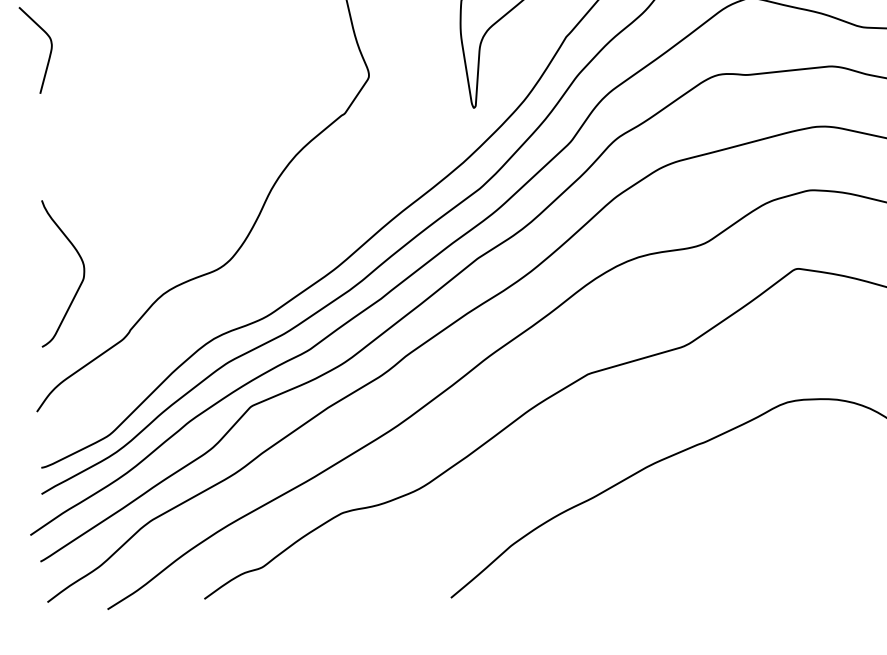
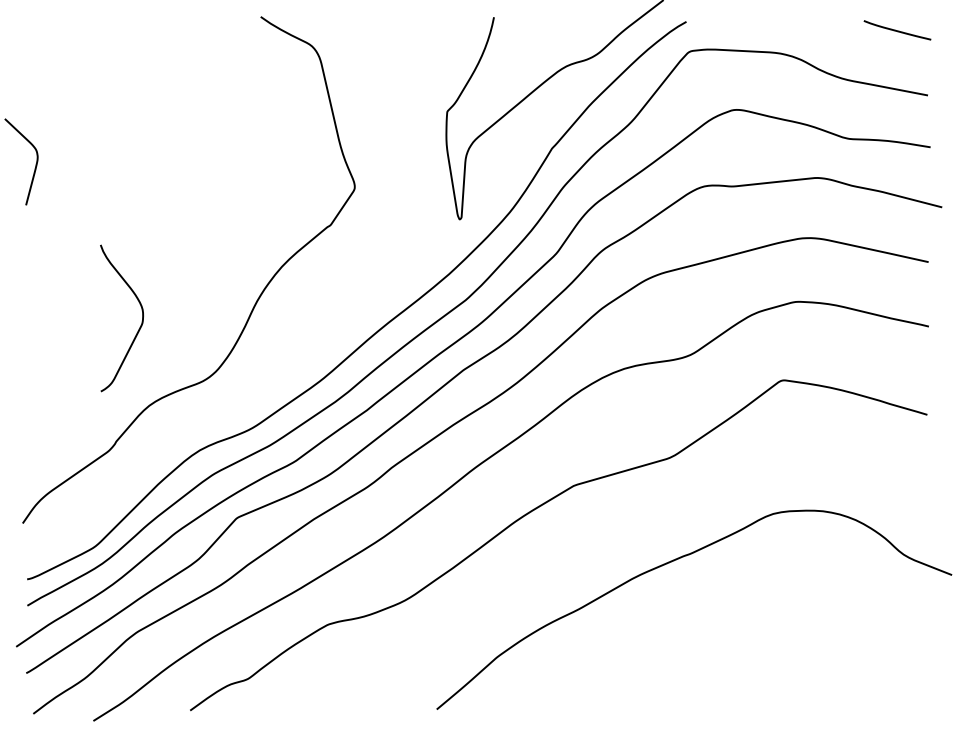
curve: (80, 282) -> (139, 327), moved

